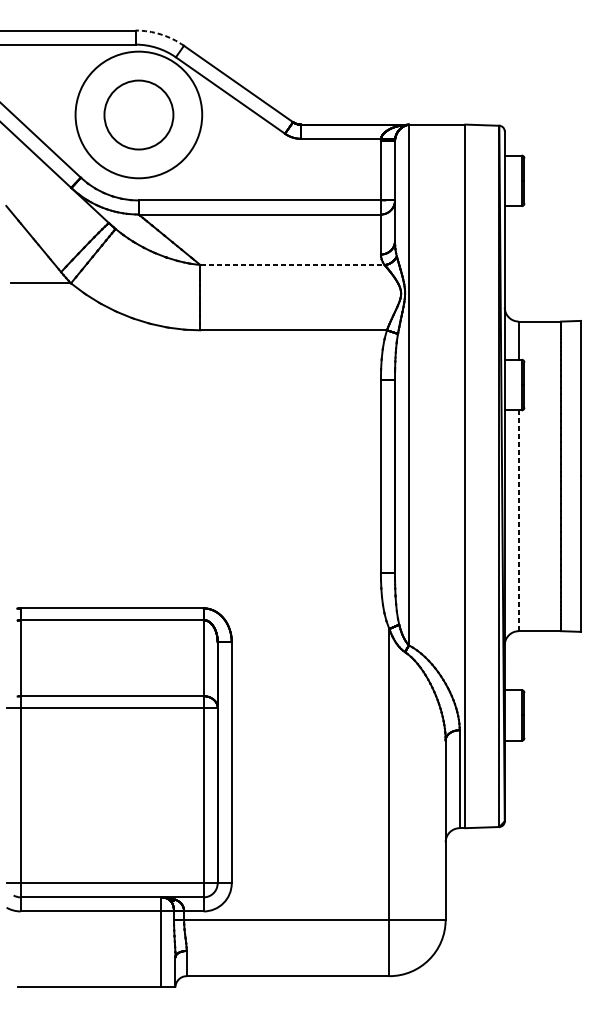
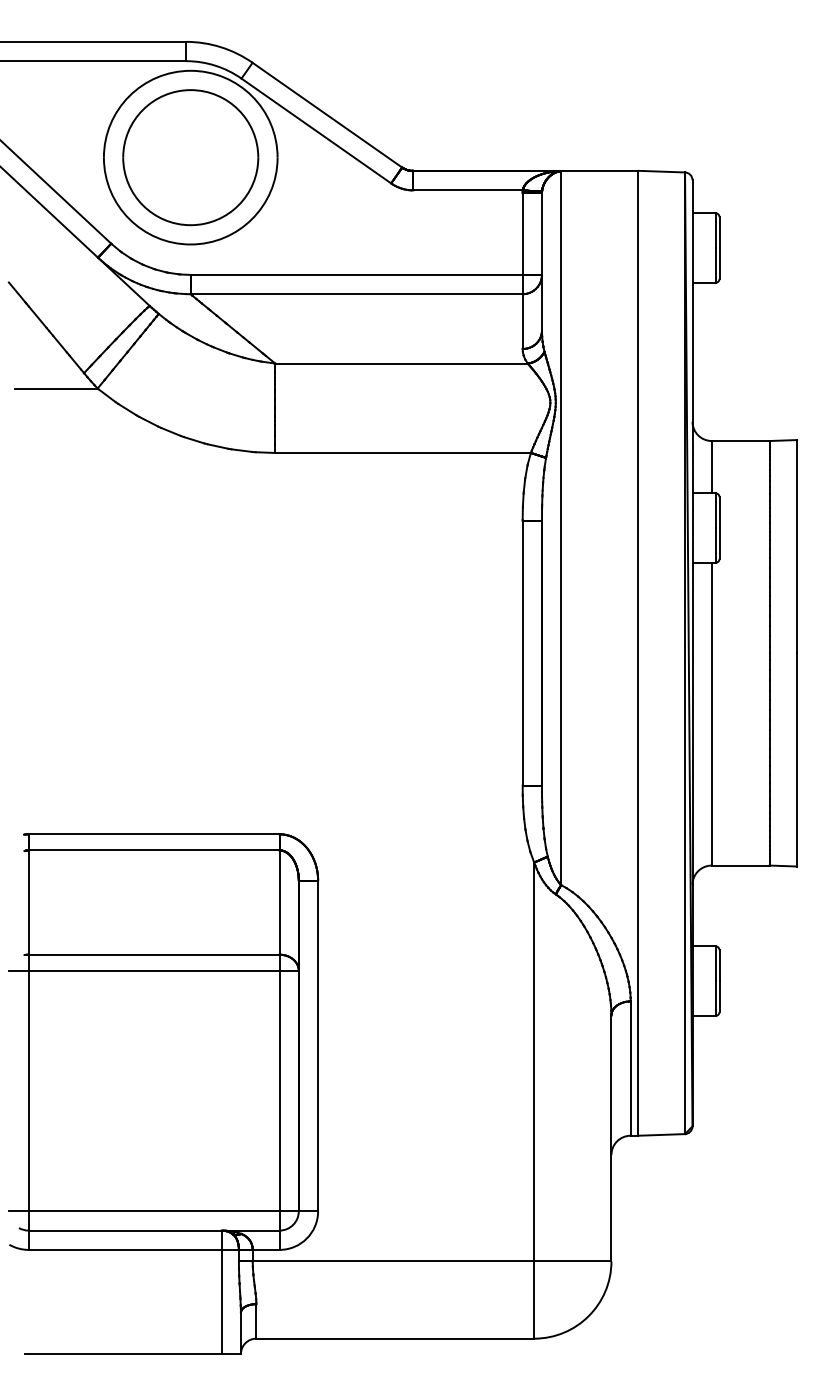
arc: (161, 34) -> (221, 47), dashed -> solid
part: (138, 114) -> (190, 157), size x1.43
line: (292, 265) -> (401, 363), dashed -> solid
line: (518, 520) -> (711, 713), dashed -> solid

